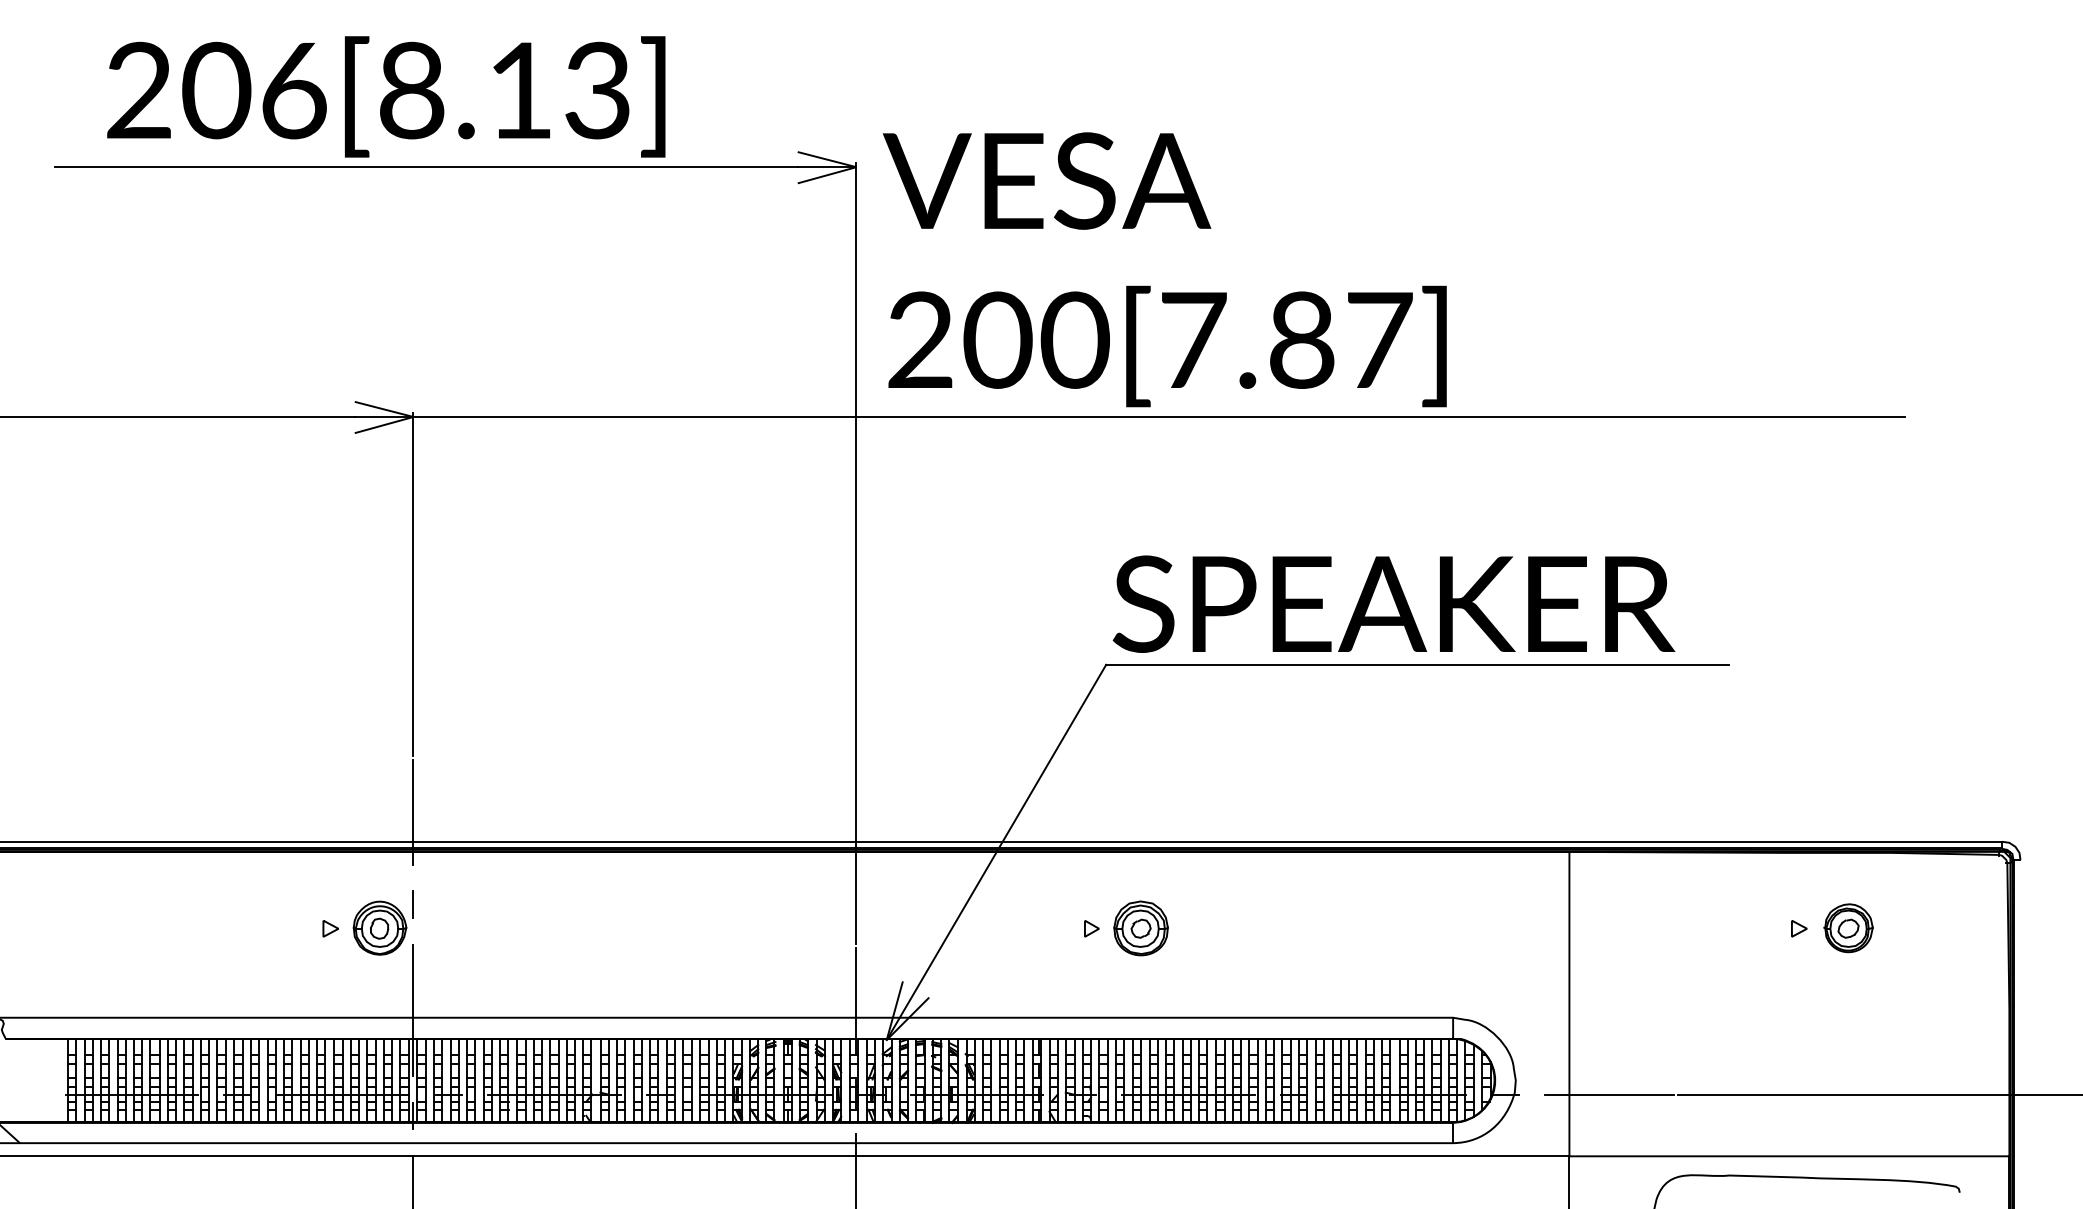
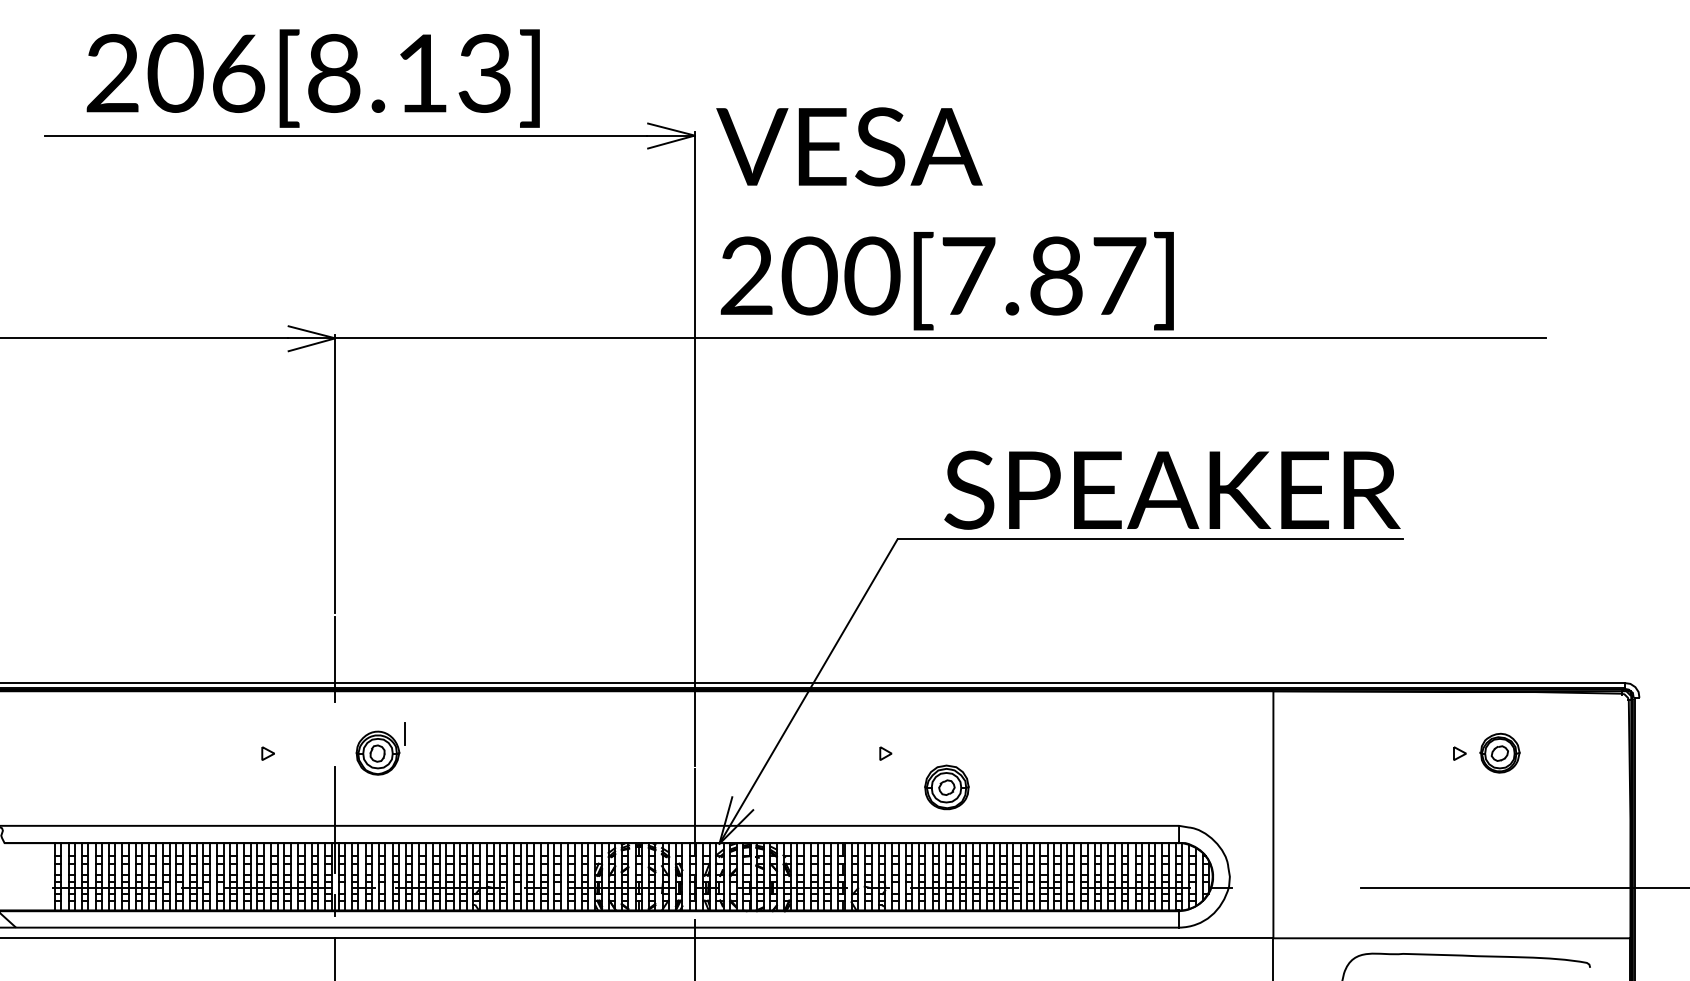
text: (1393, 603) -> (1172, 489), moved
part: (382, 922) -> (380, 748), moved
part: (1140, 928) -> (946, 787), moved
line: (1609, 1094) -> (1305, 888), removed

